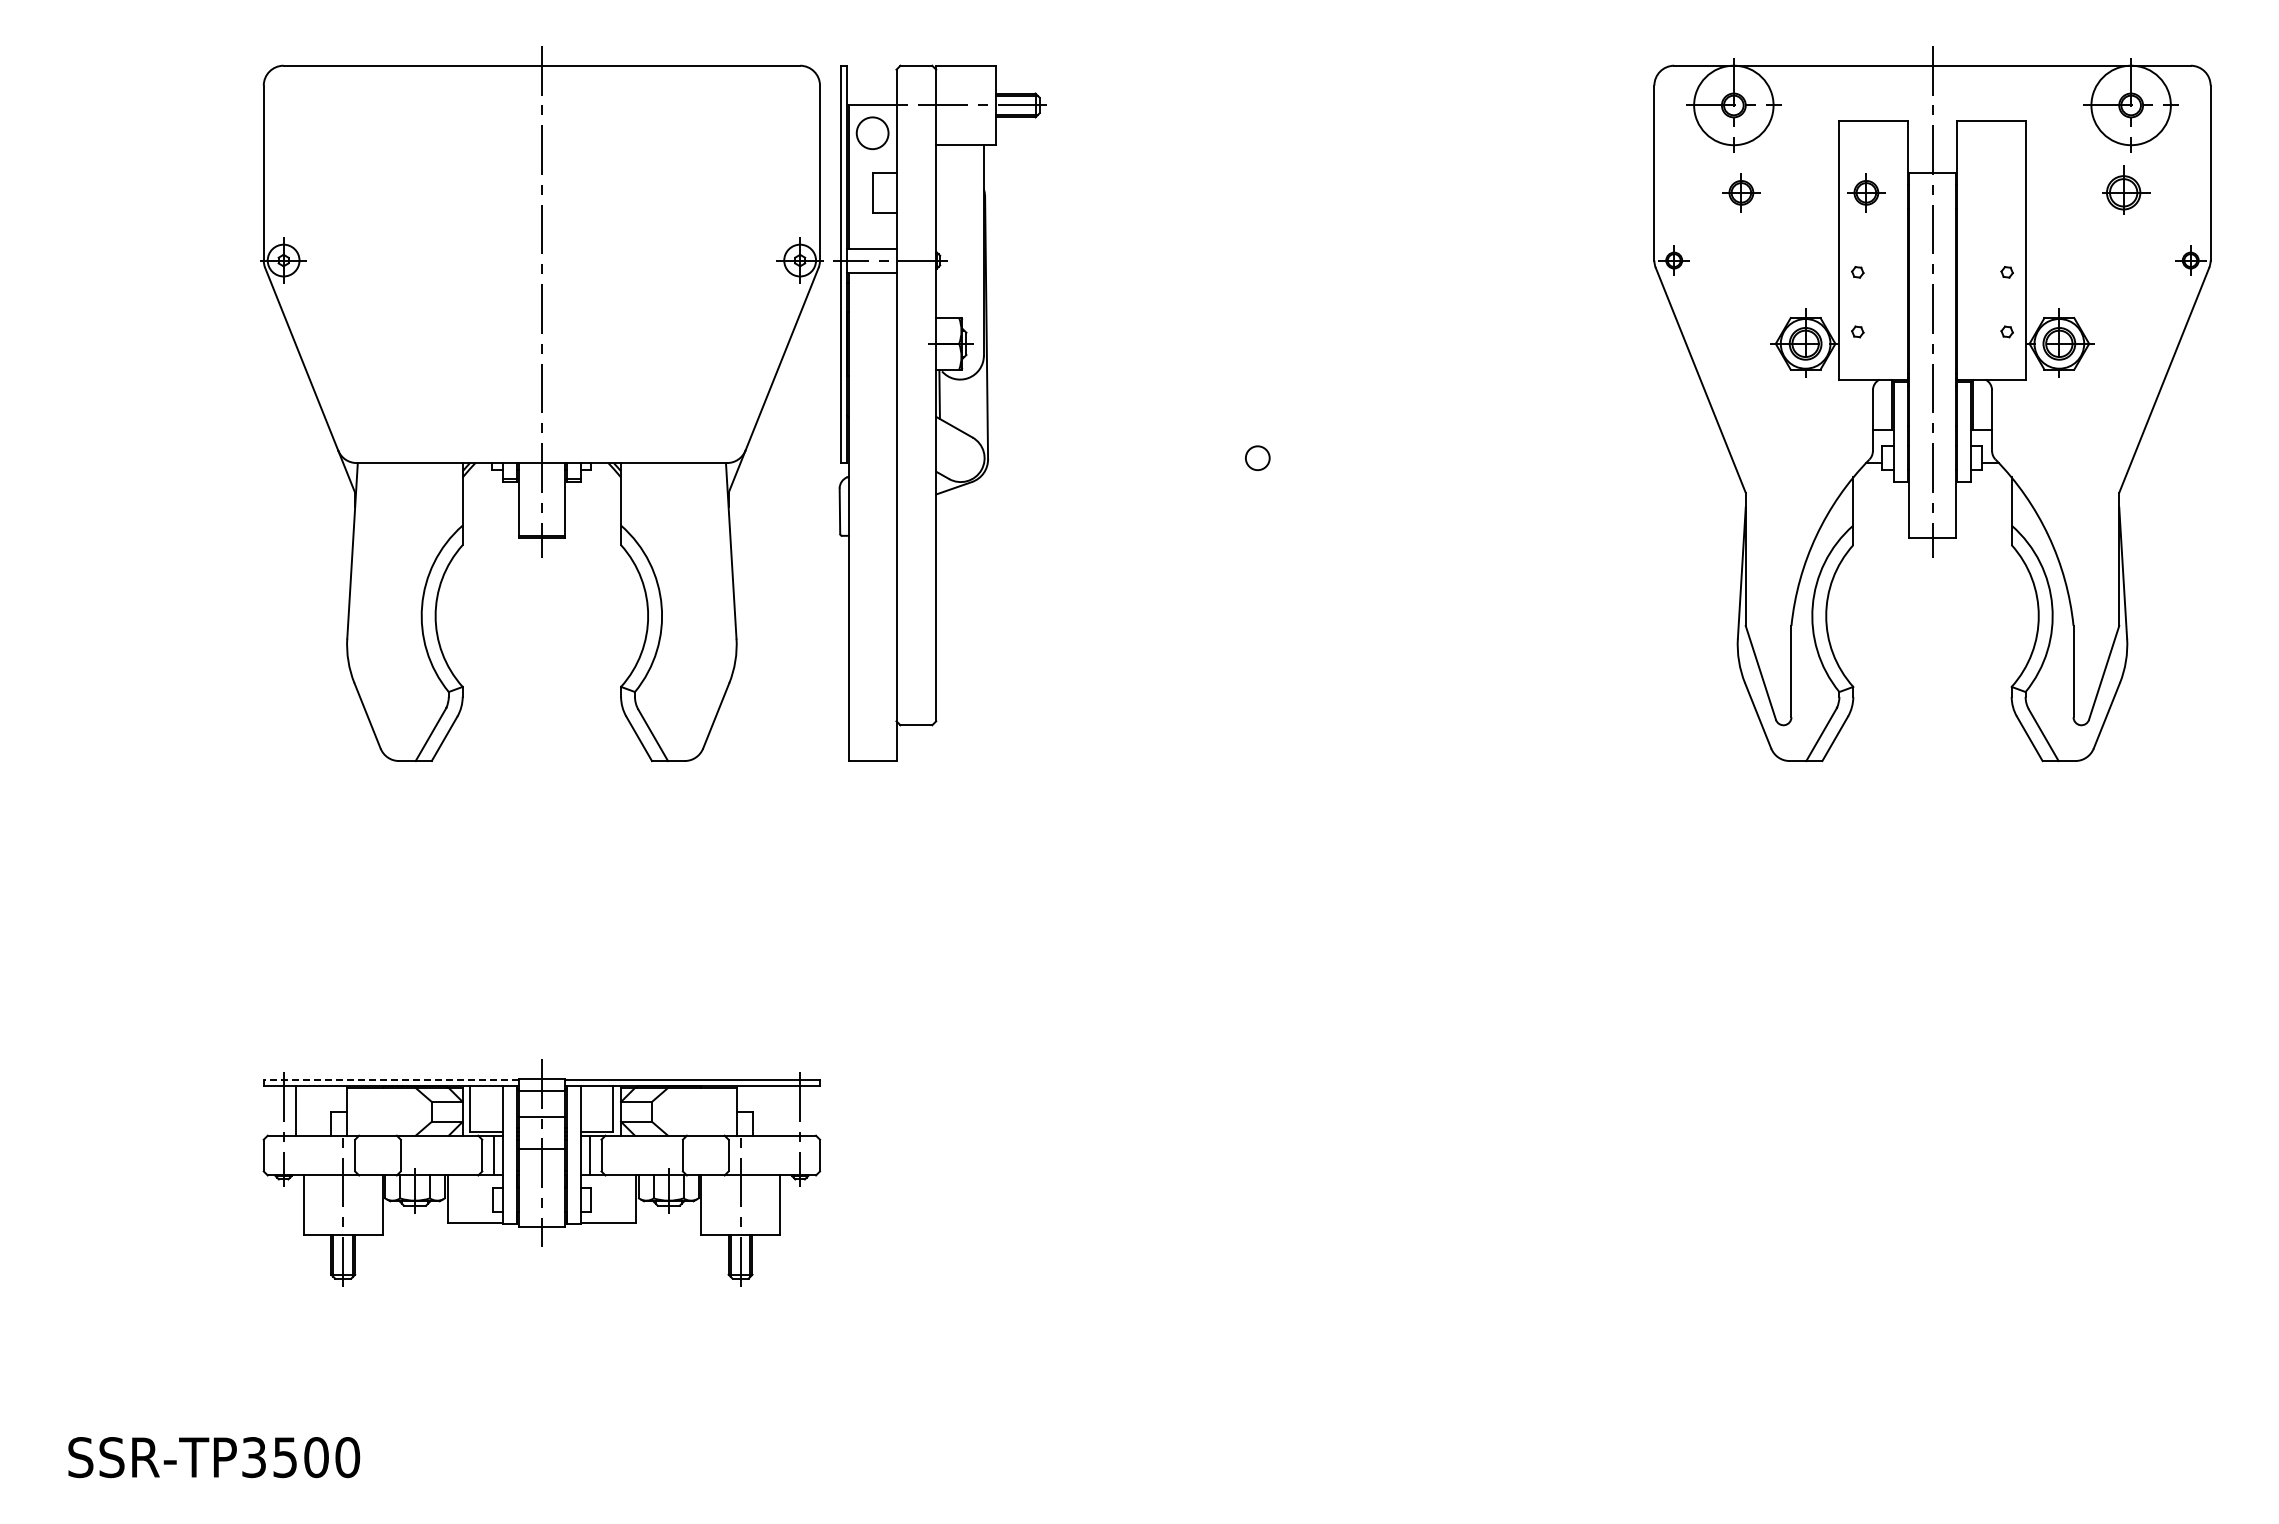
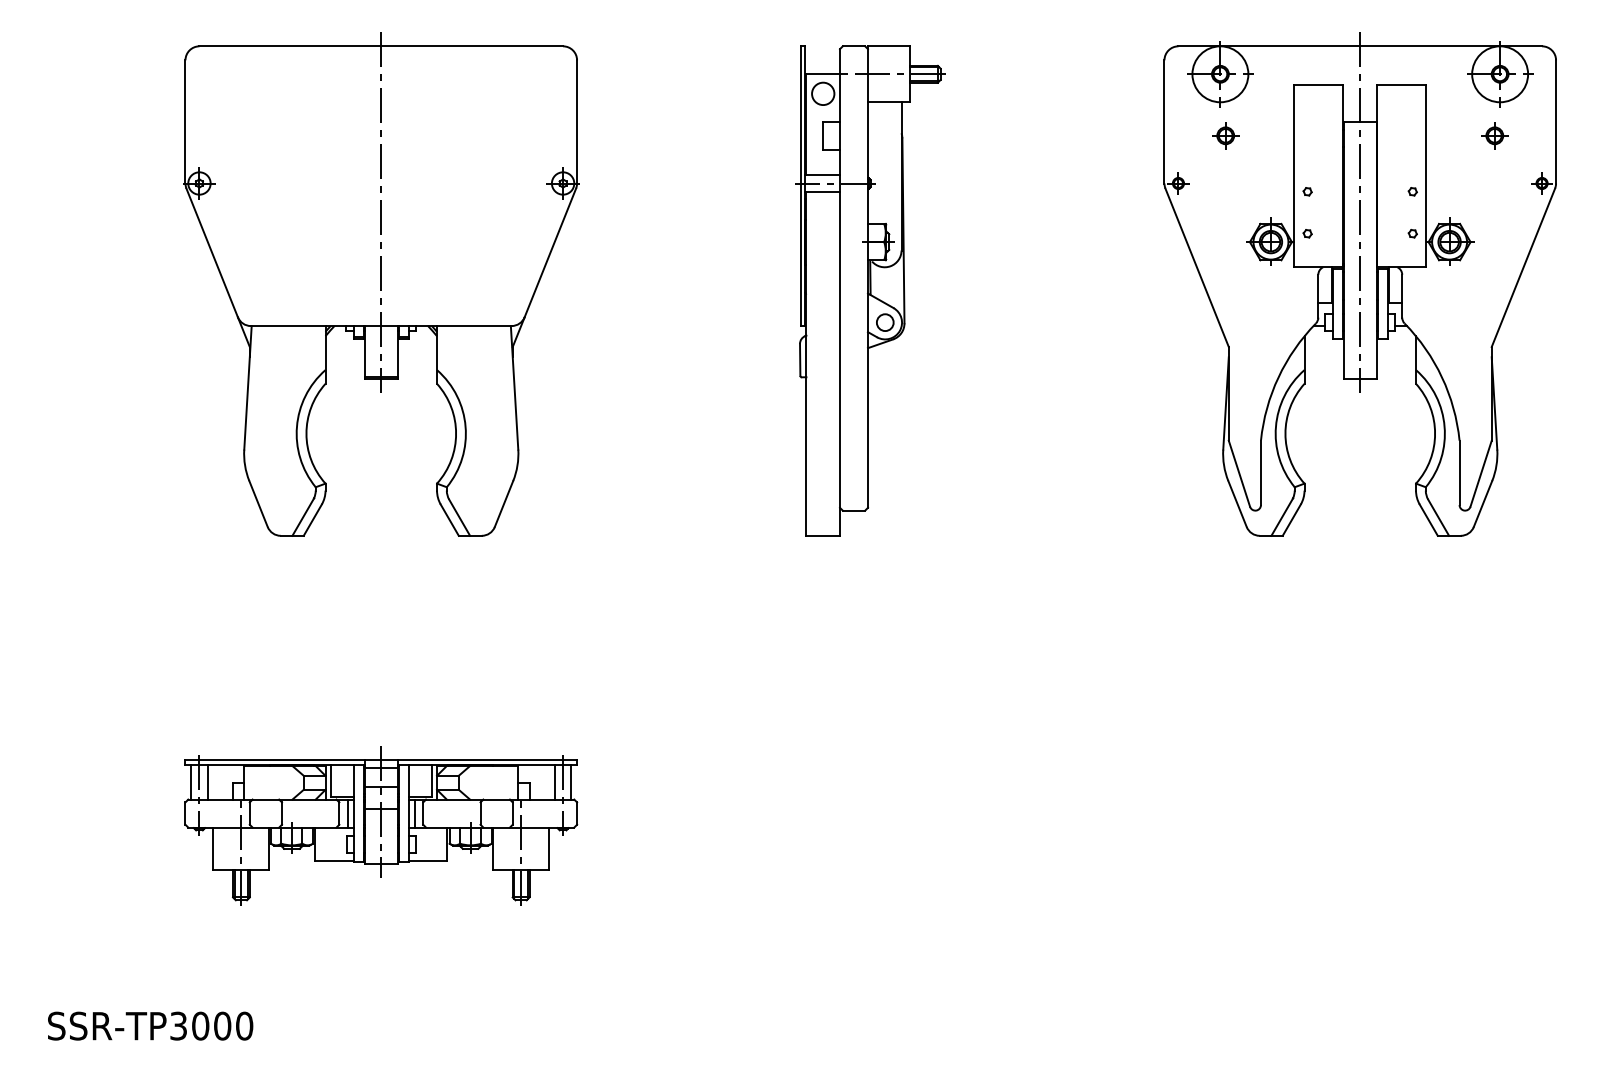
part: (1866, 192) -> (1313, 135), removed
part: (2123, 192) -> (1494, 135), size x0.71
part: (939, 412) -> (870, 290), moved
line: (390, 1080) -> (274, 760), dashed -> solid
line: (271, 1110) -> (190, 781), added
line: (788, 1110) -> (554, 781), added
line: (812, 1110) -> (571, 781), added
text: (285, 1457) -> (200, 1026), SSR-TP3500 -> SSR-TP3000

